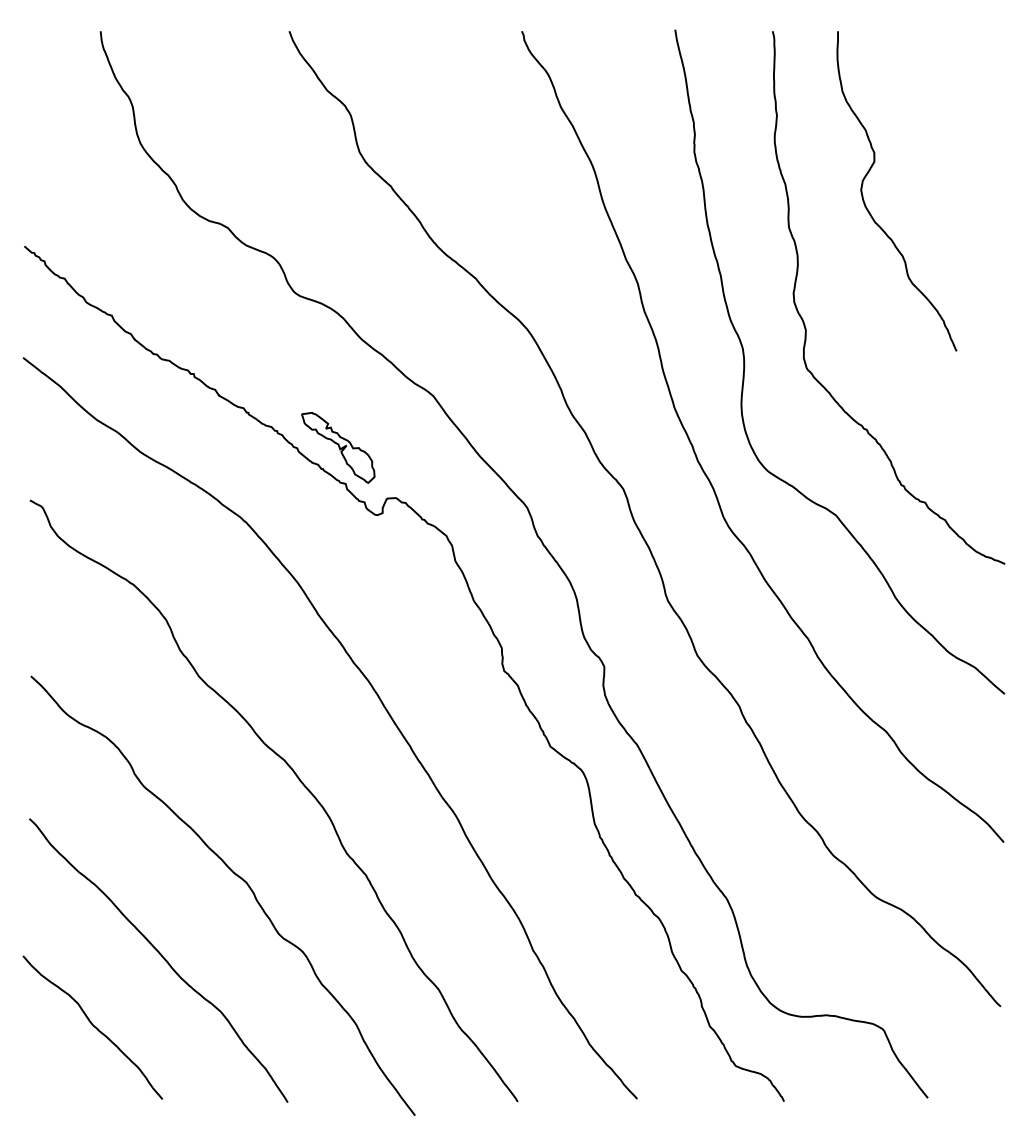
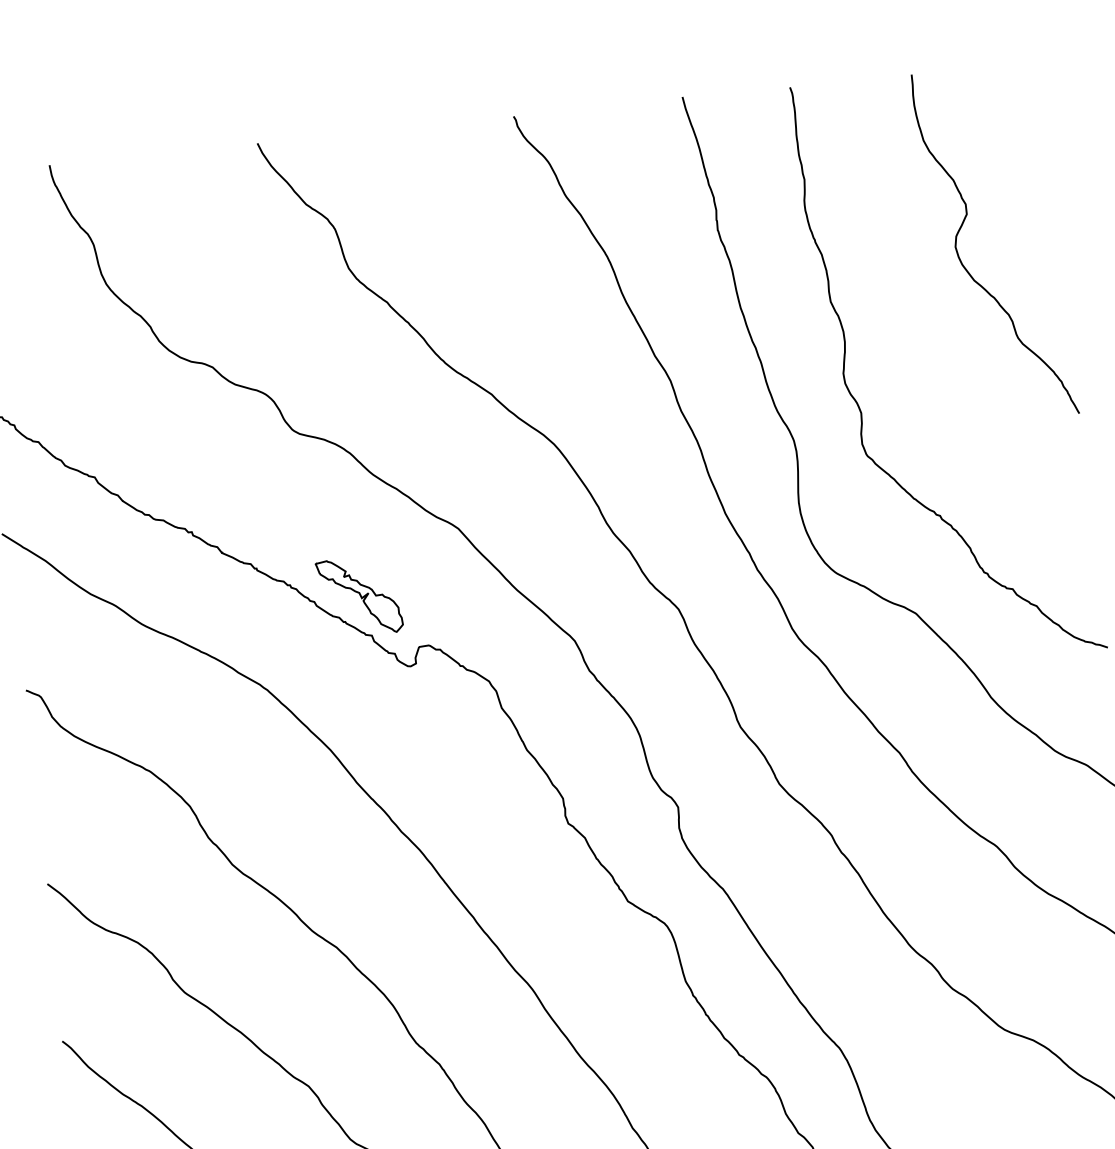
curve: (865, 202) -> (961, 260), moved

